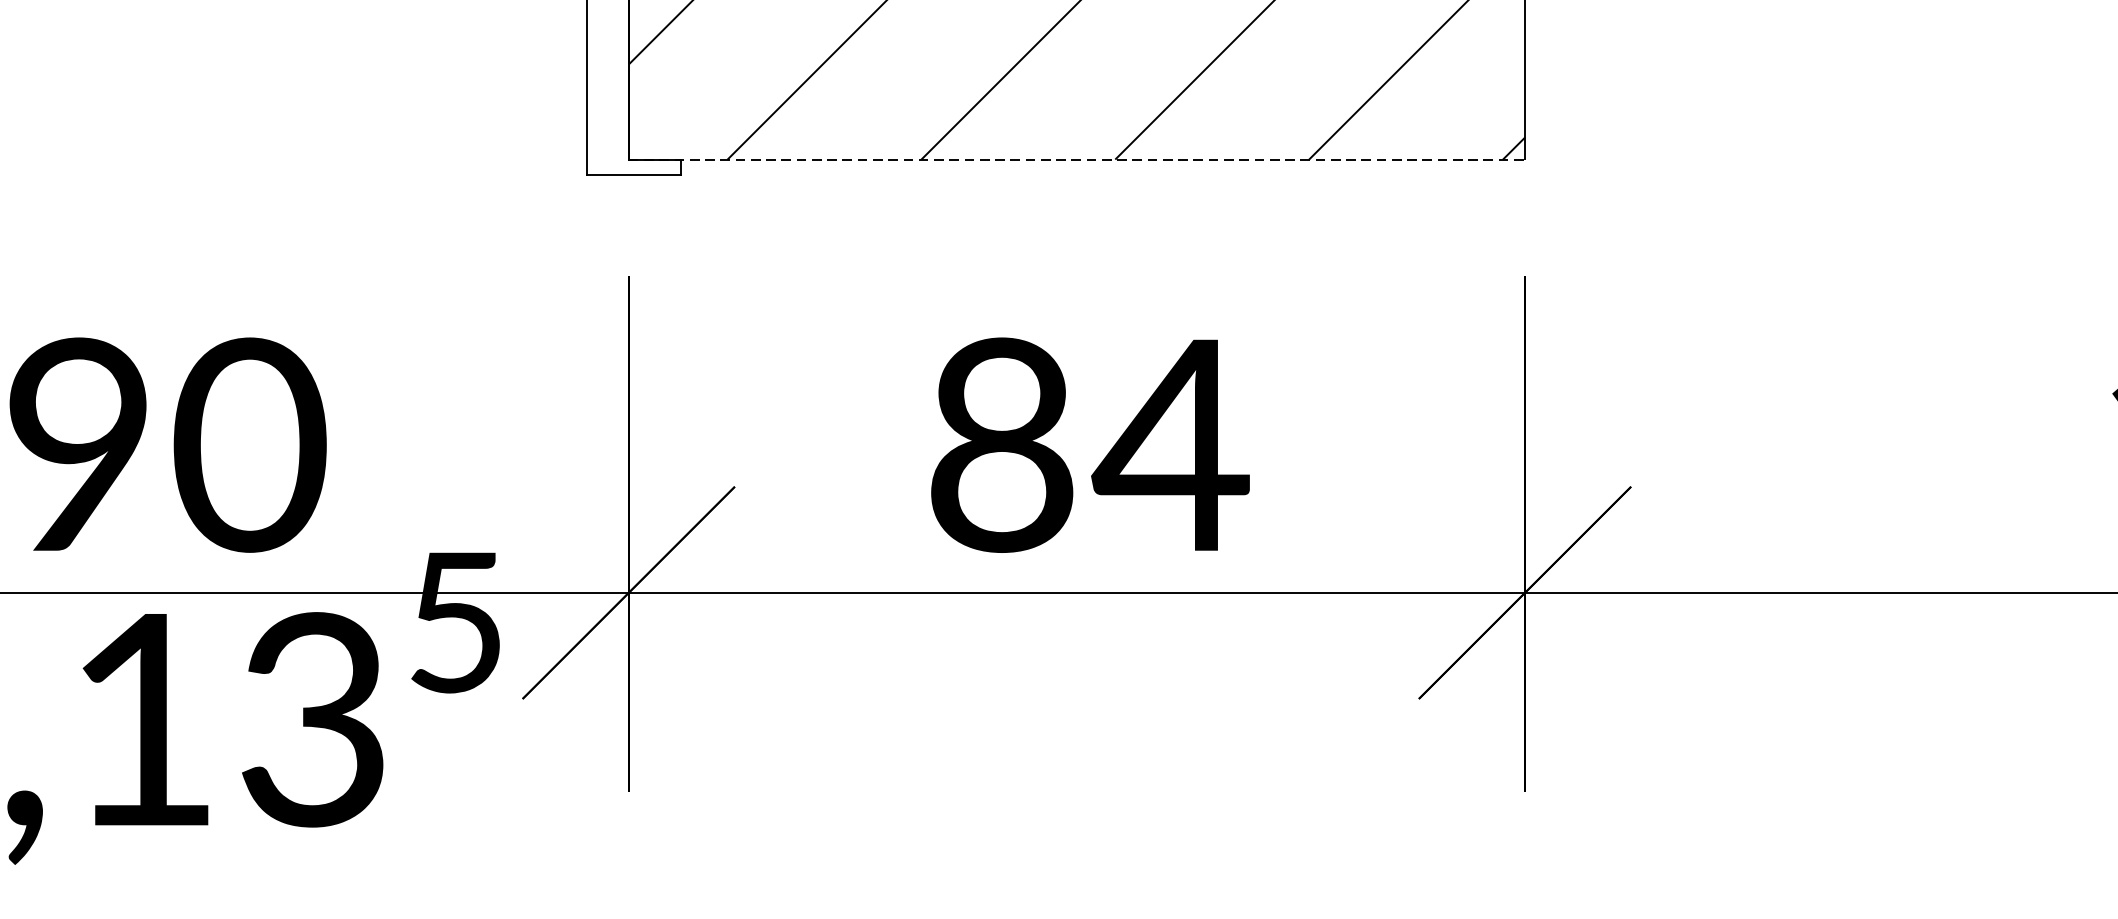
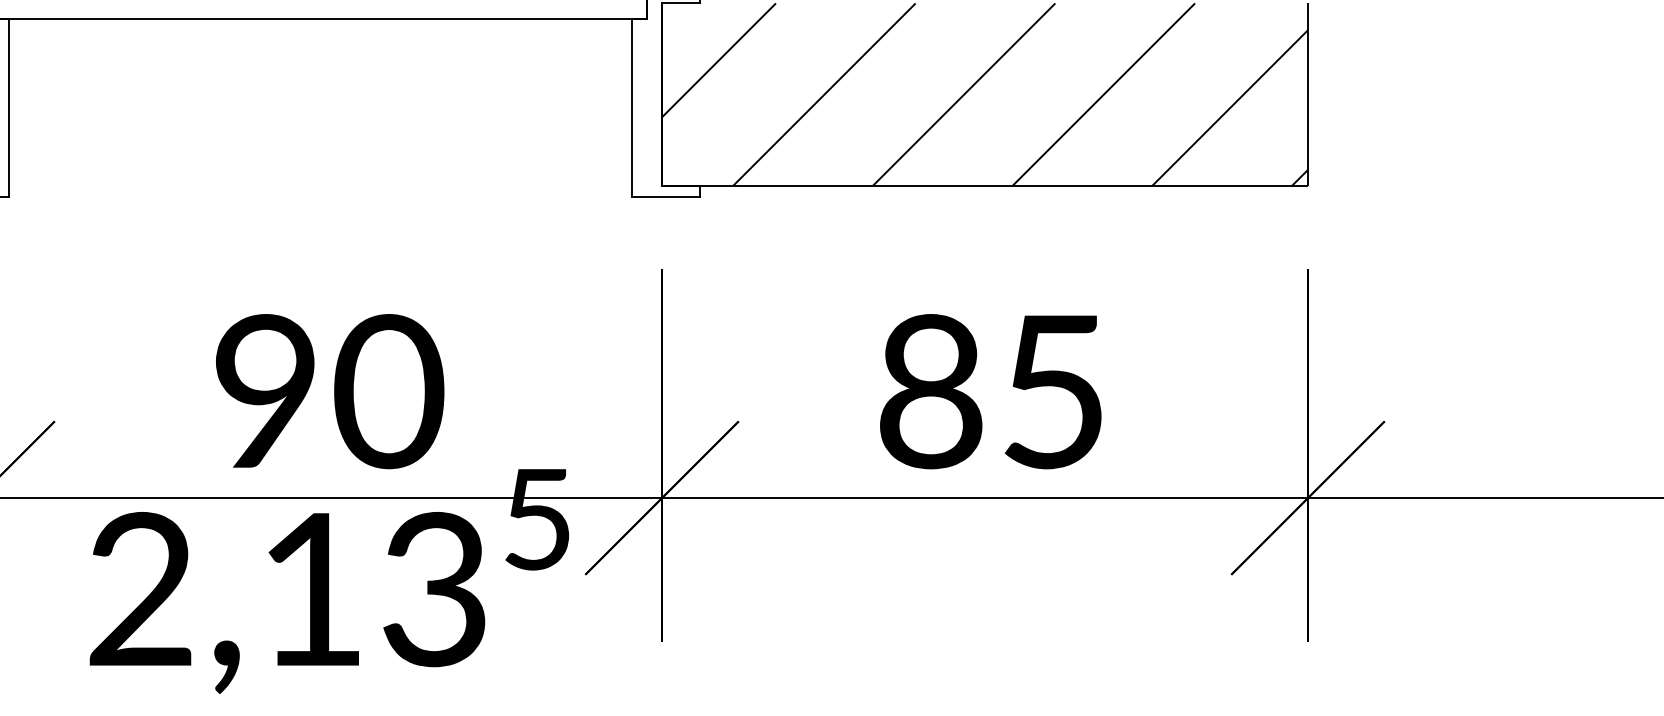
line: (1077, 159) -> (985, 185), dashed -> solid
text: (1170, 446) -> (1052, 392), 84 -> 85

